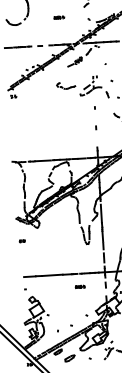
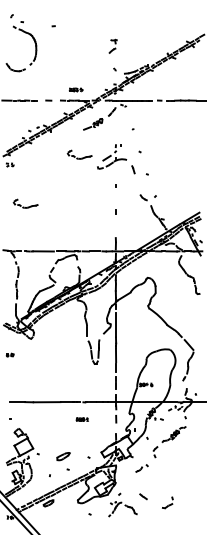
part: (58, 17) -> (75, 89), moved
part: (27, 125) -> (25, 203), added
part: (69, 358) -> (63, 456), moved

